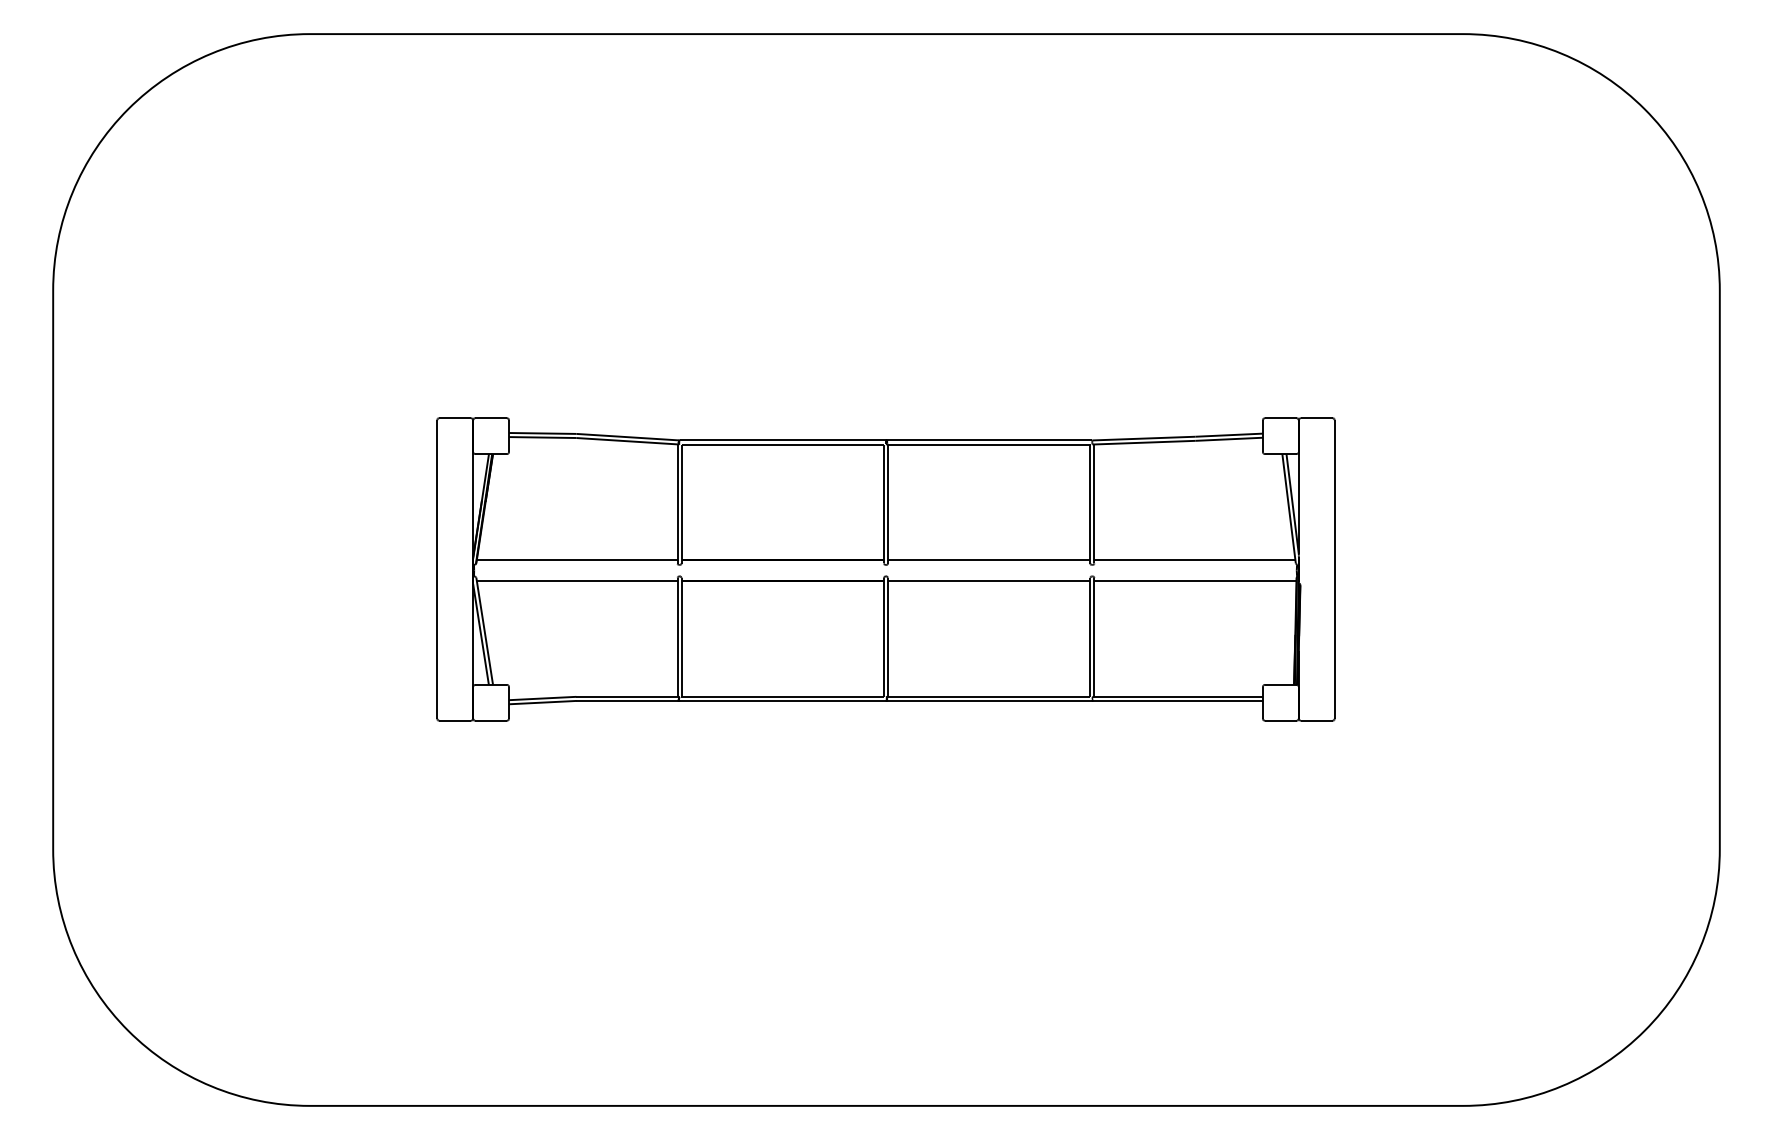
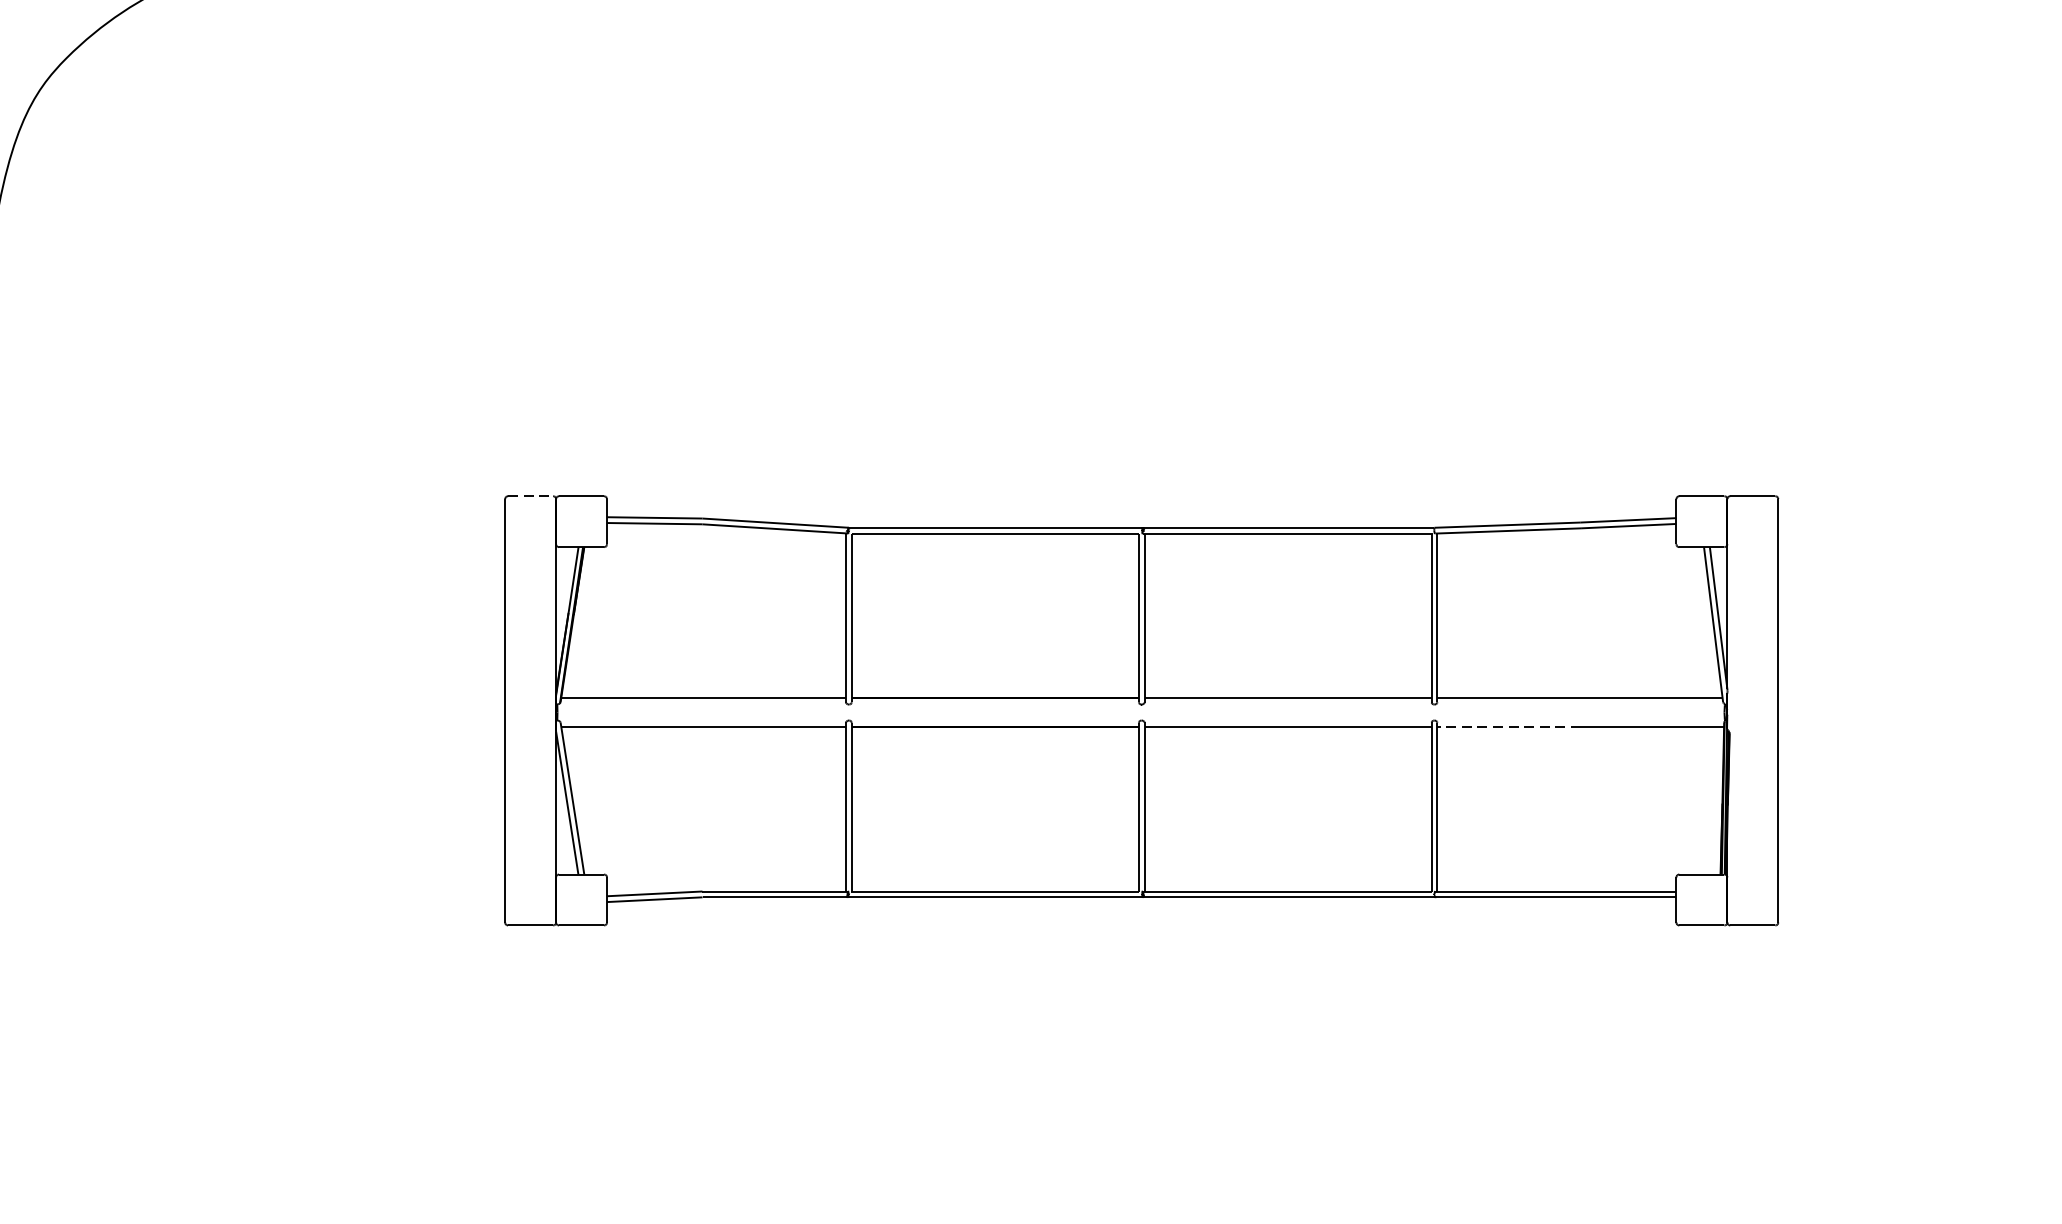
line: (455, 418) -> (531, 496), solid -> dashed
line: (1145, 580) -> (1509, 726), solid -> dashed

